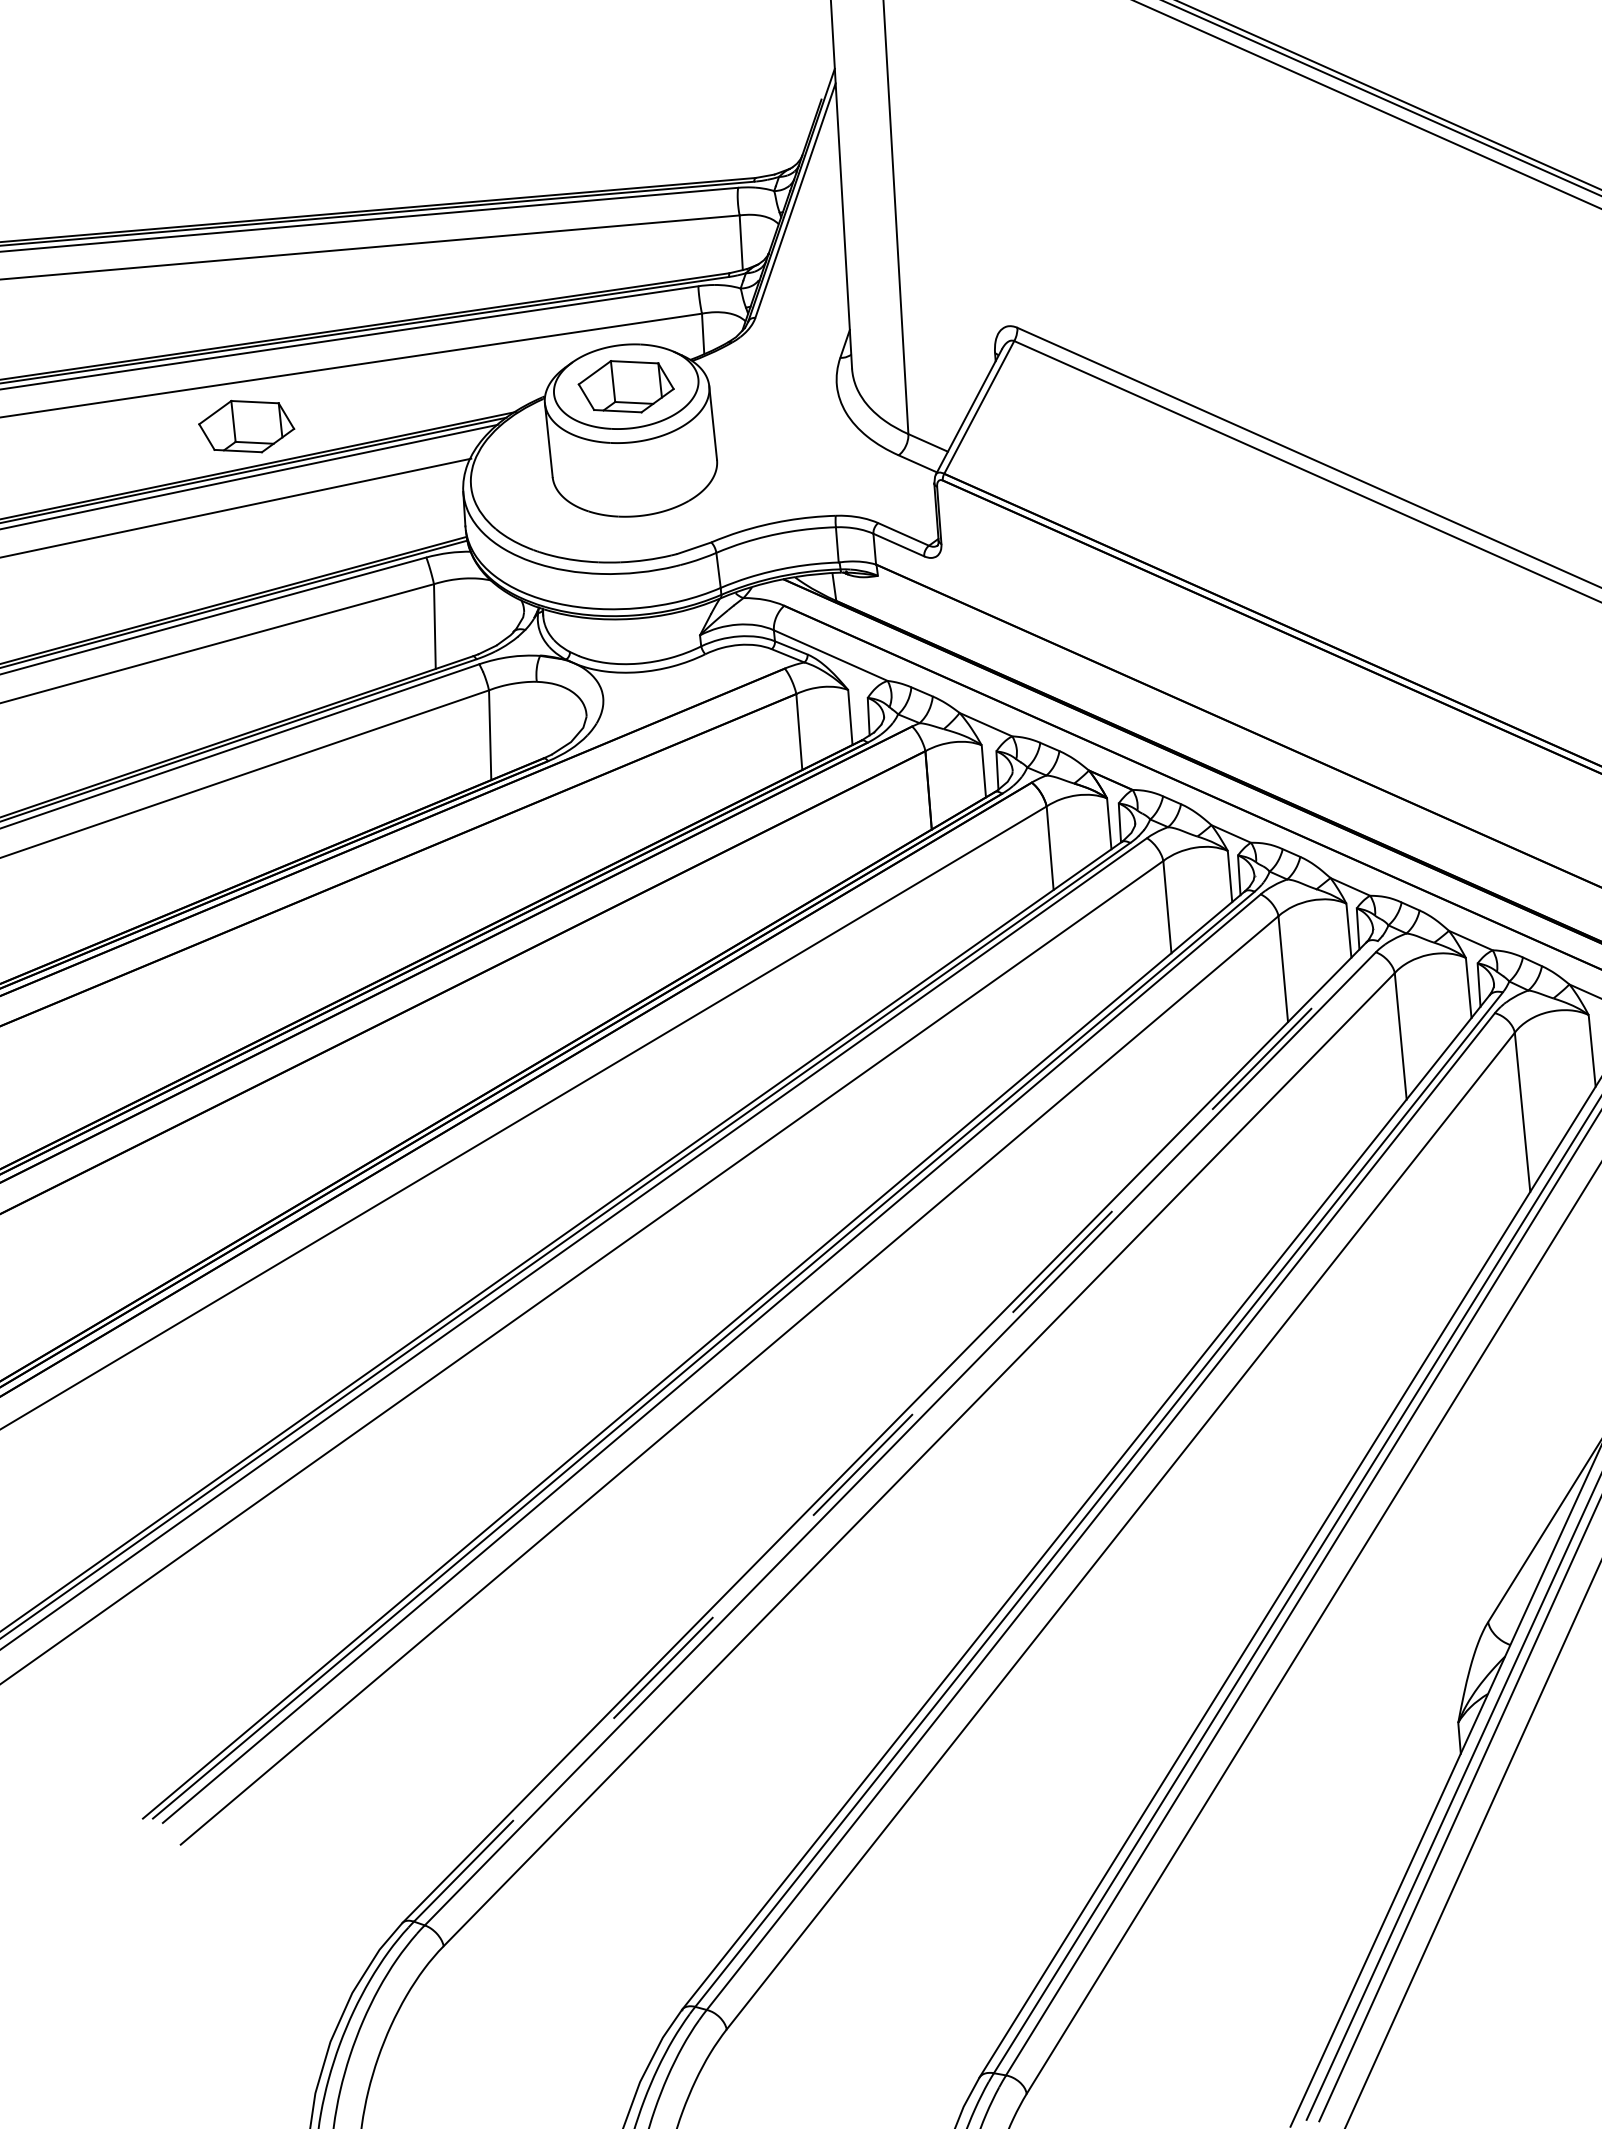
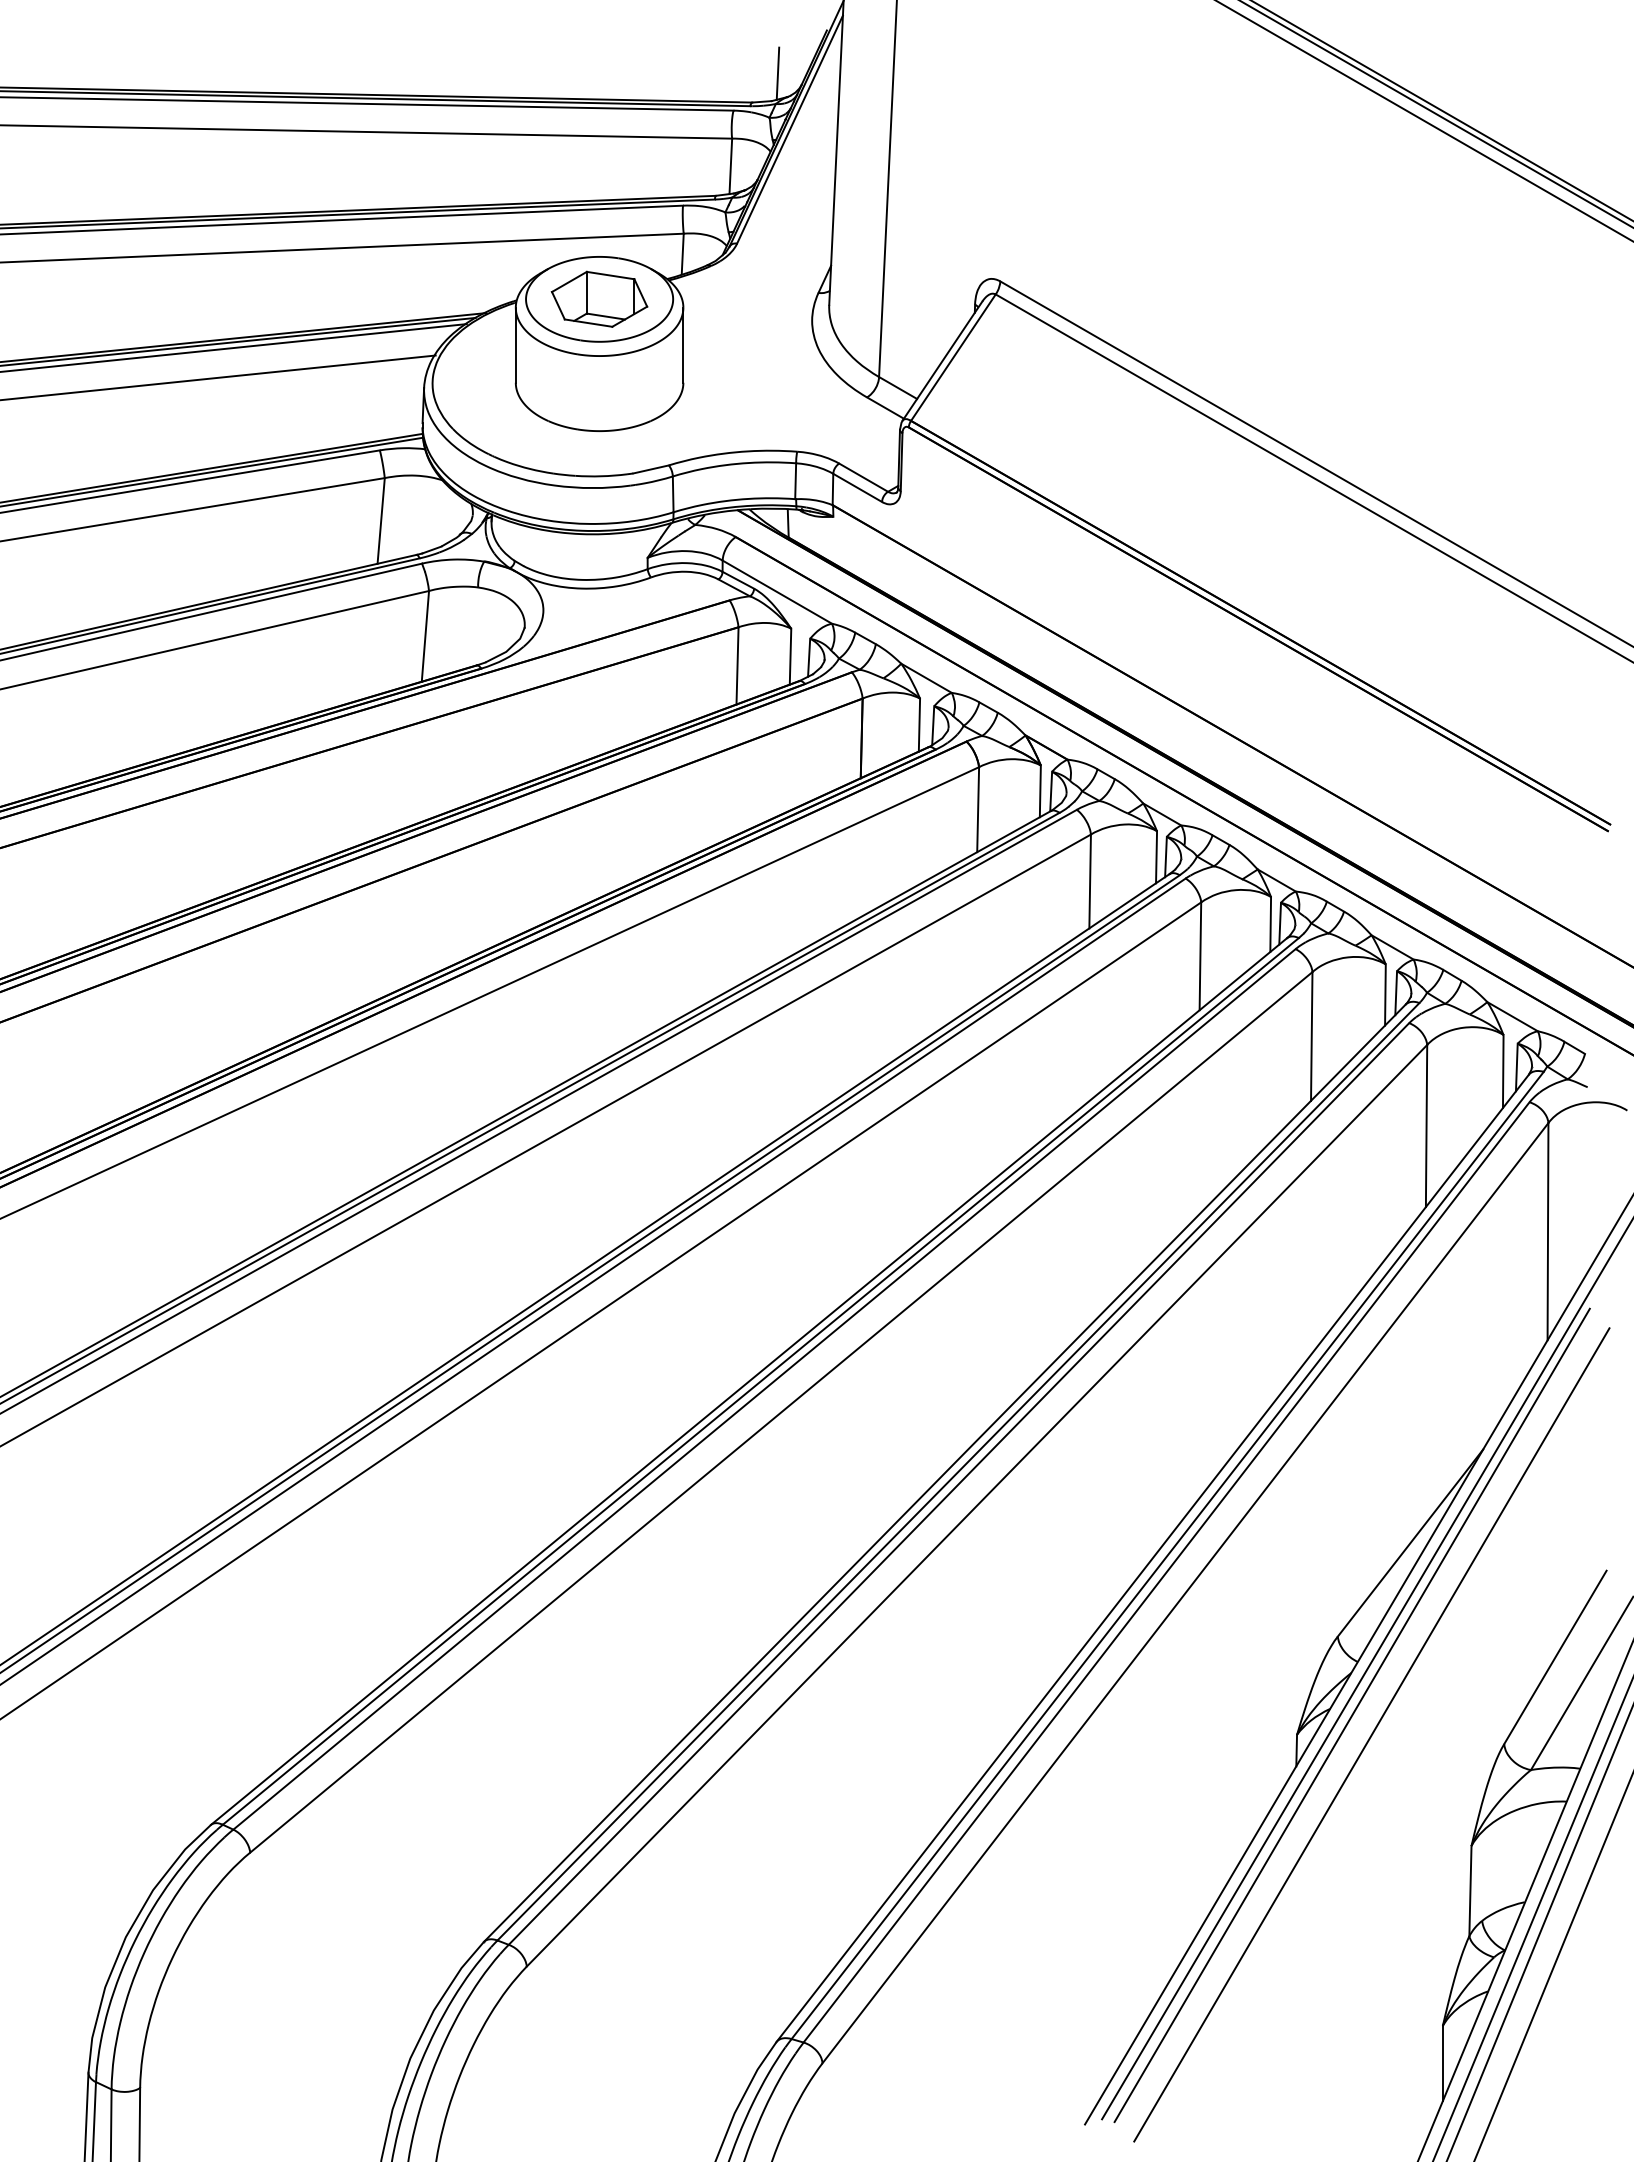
line: (777, 146) -> (777, 73), added
part: (246, 425) -> (212, 298), removed
line: (896, 1431) -> (761, 1381), dashed -> solid

